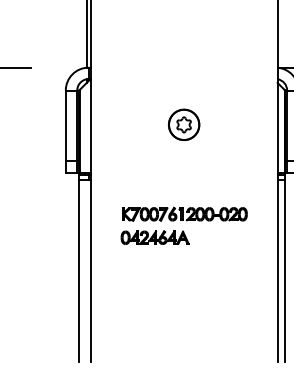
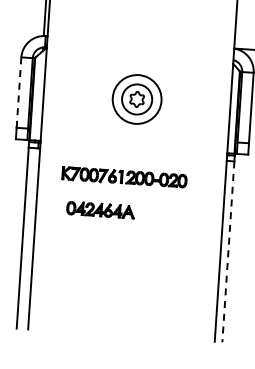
circle: (183, 124) -> (136, 99), size x1.6
line: (65, 125) -> (18, 92), solid -> dashed
part: (184, 213) -> (124, 176), moved
line: (285, 270) -> (228, 251), solid -> dashed

